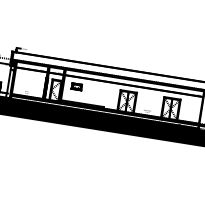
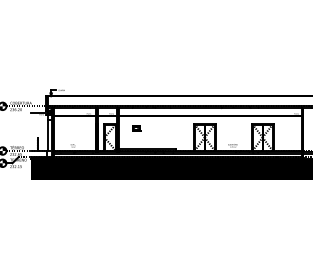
part: (76, 86) -> (136, 128), size x0.6

